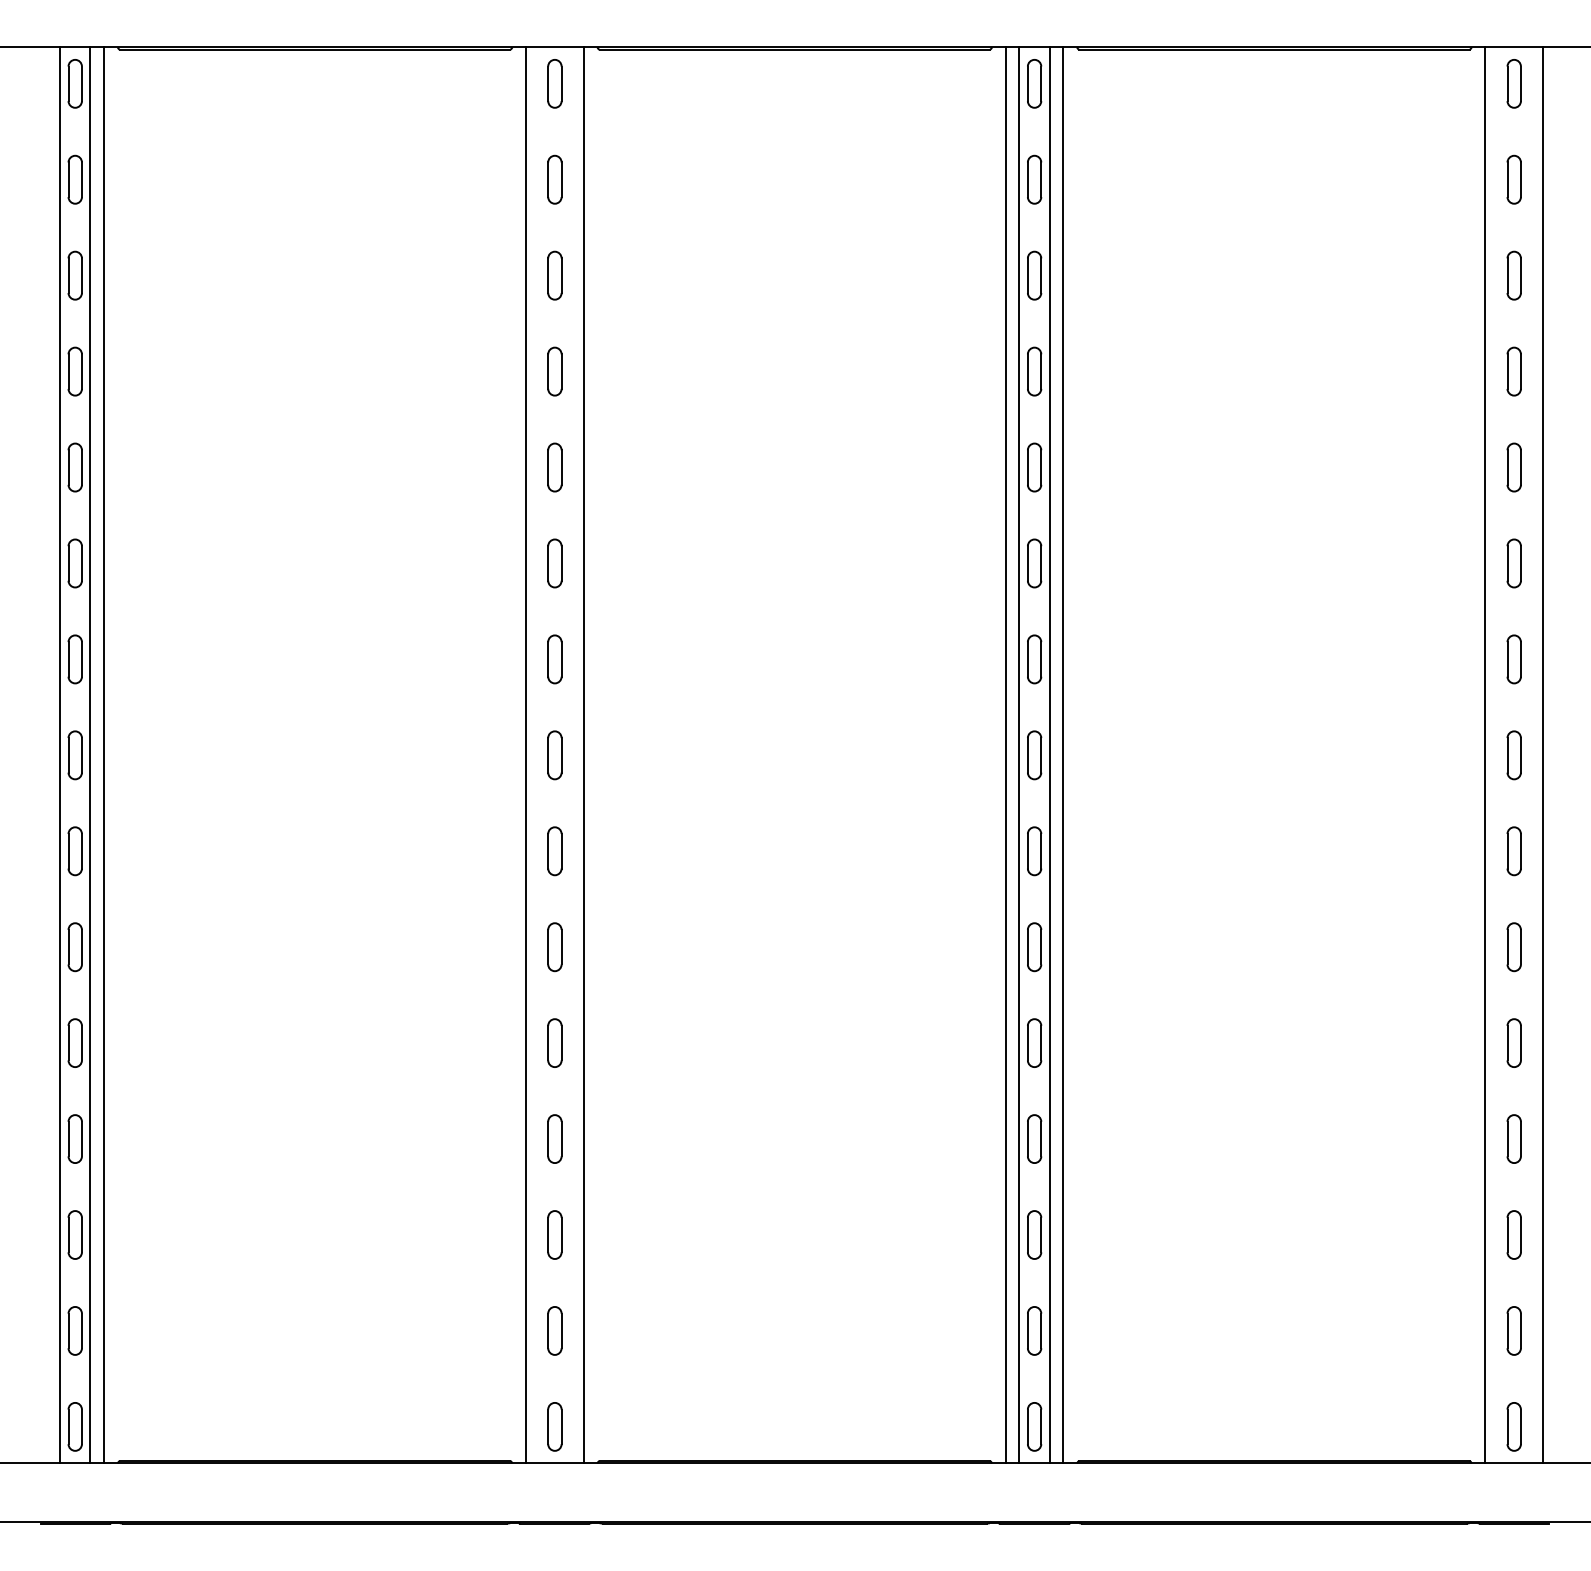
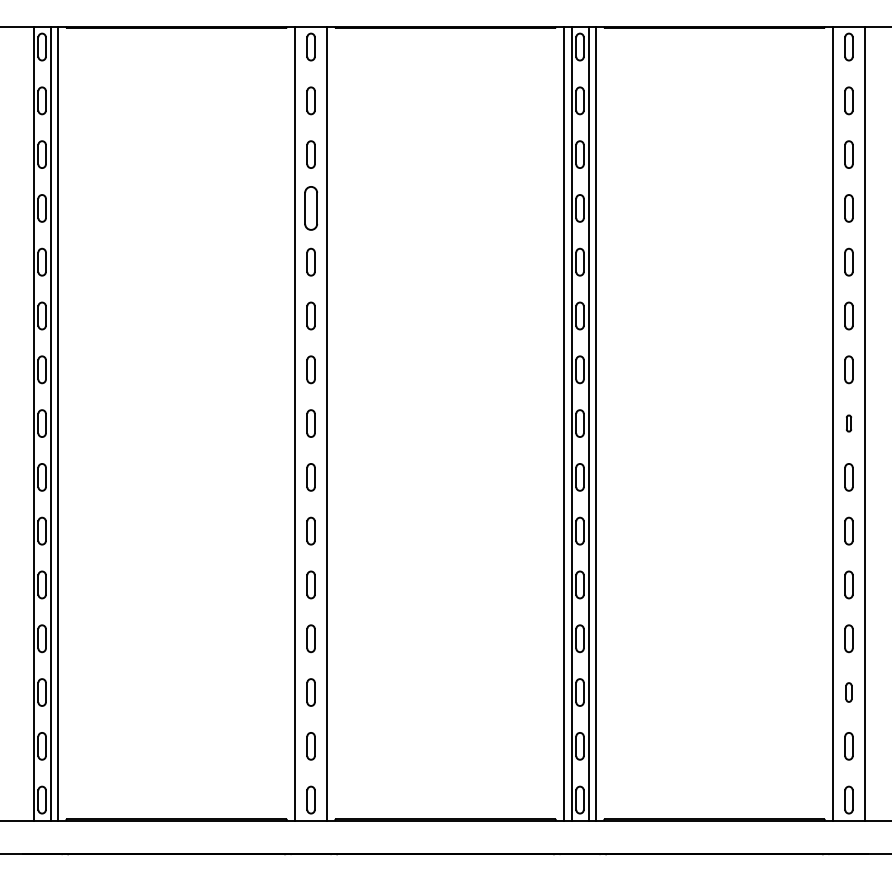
part: (553, 371) -> (310, 208), size x1.6
part: (1513, 755) -> (848, 423), size x0.6
part: (1513, 1234) -> (848, 692), size x0.7

